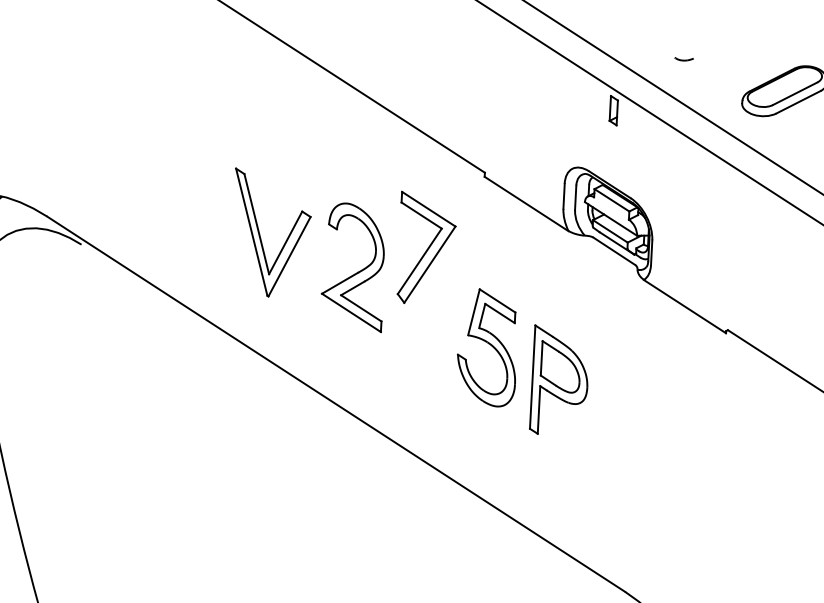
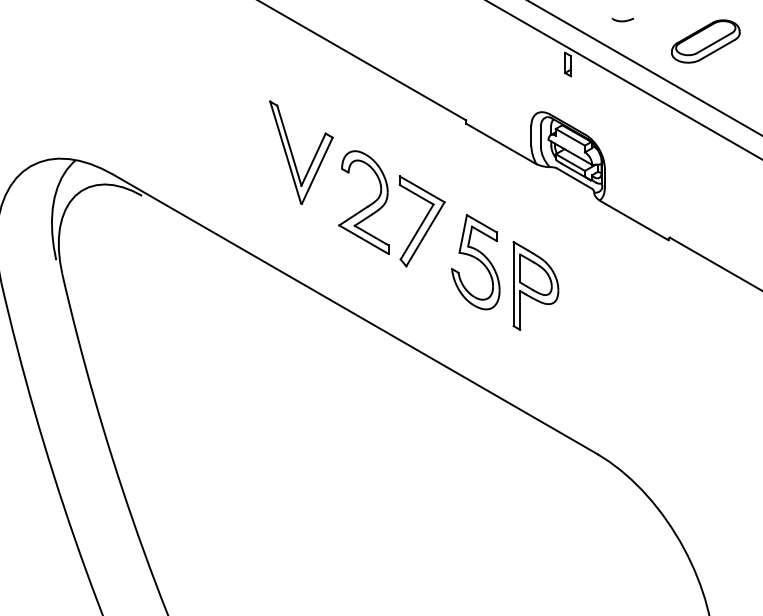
part: (683, 58) -> (622, 19), size x1.43
part: (261, 236) -> (293, 155), moved
part: (425, 248) -> (421, 221), moved

